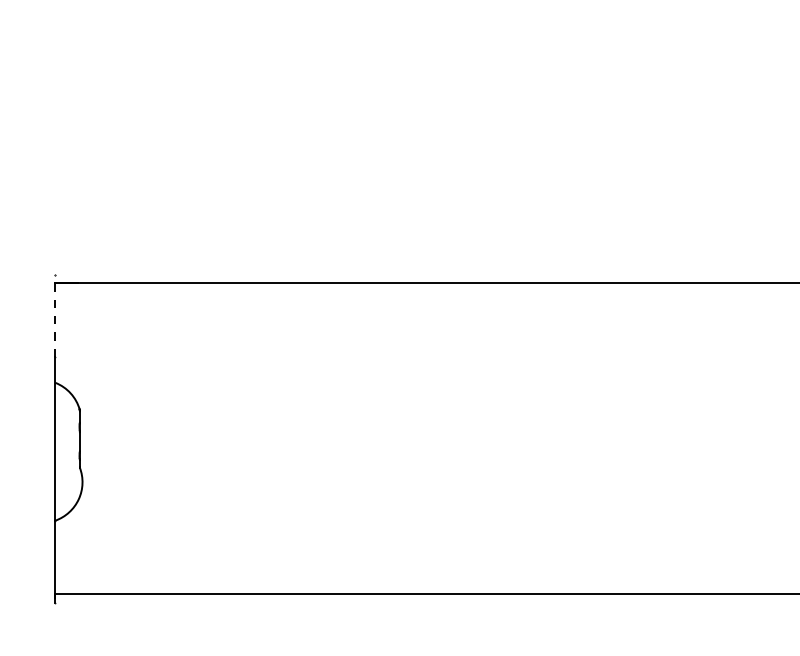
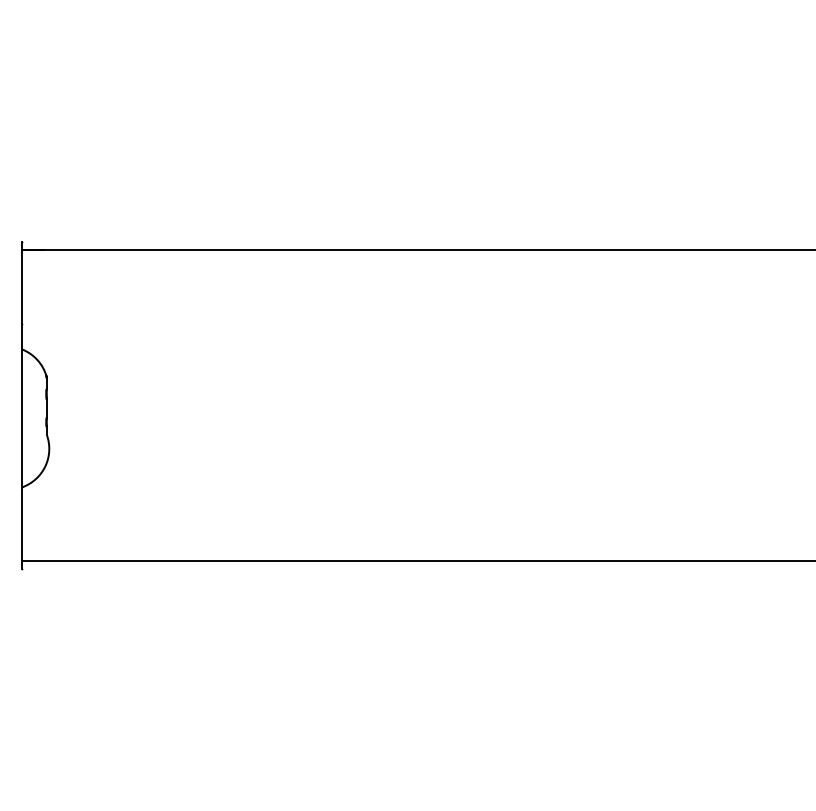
line: (55, 315) -> (22, 282), dashed -> solid

